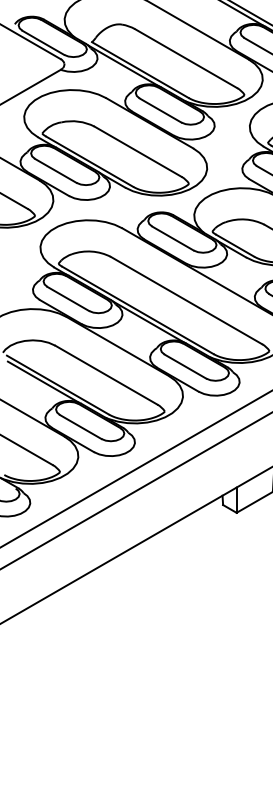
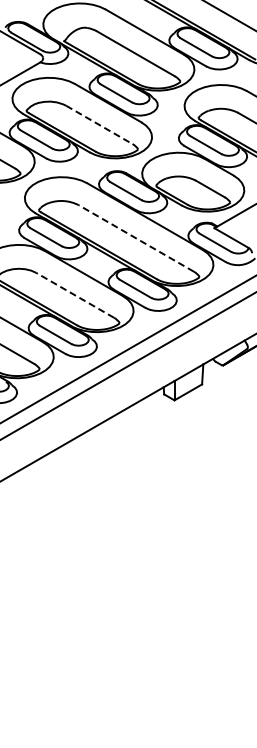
line: (138, 152) -> (99, 125), solid -> dashed
line: (186, 300) -> (136, 238), solid -> dashed
line: (106, 375) -> (75, 295), solid -> dashed

